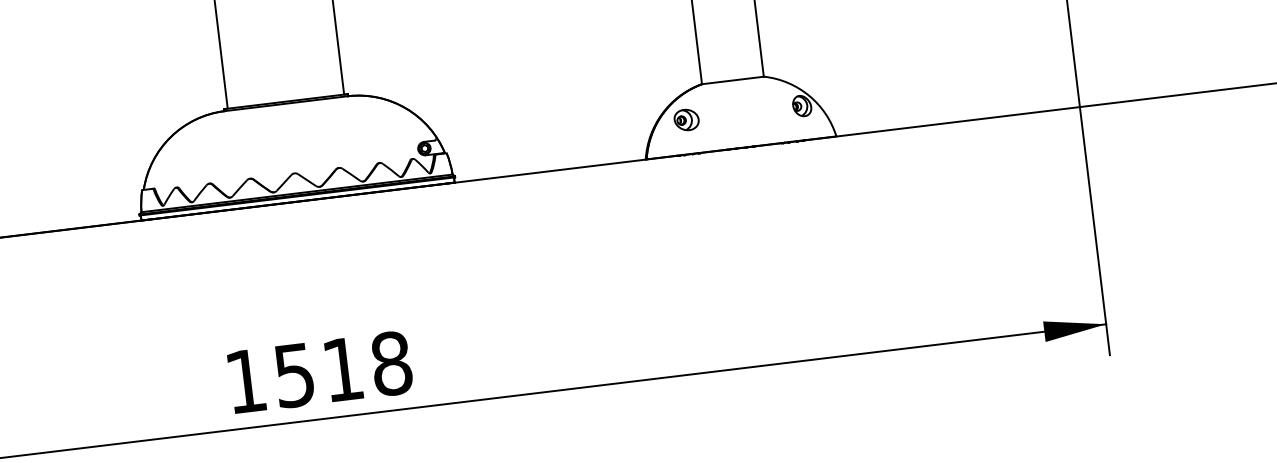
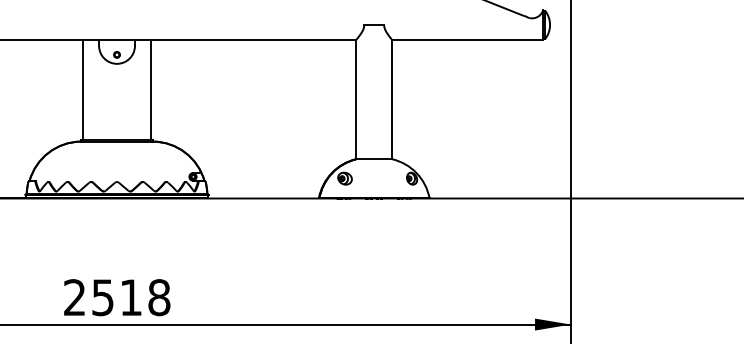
text: (245, 381) -> (74, 297), 1518 -> 2518

